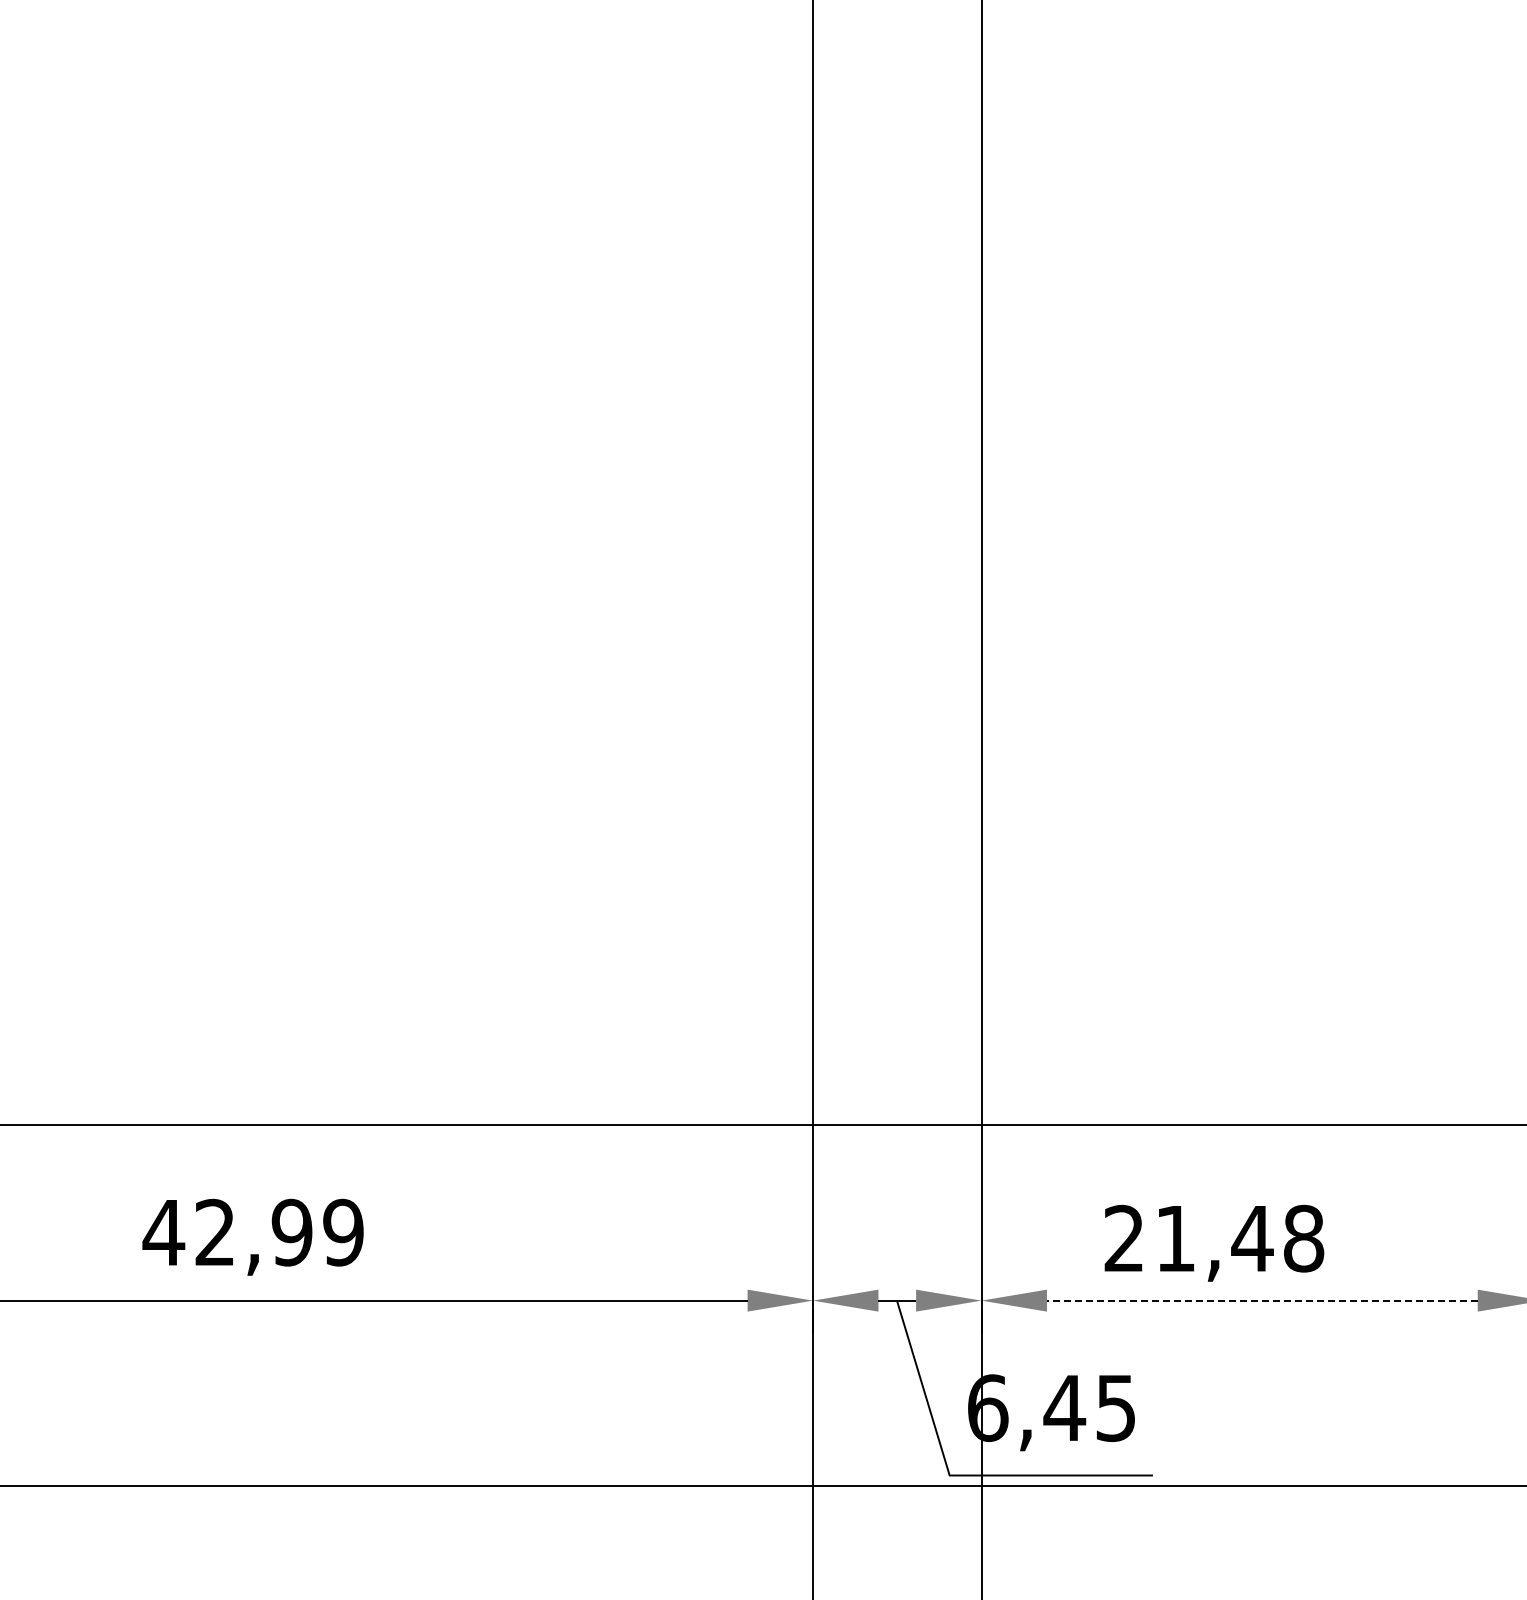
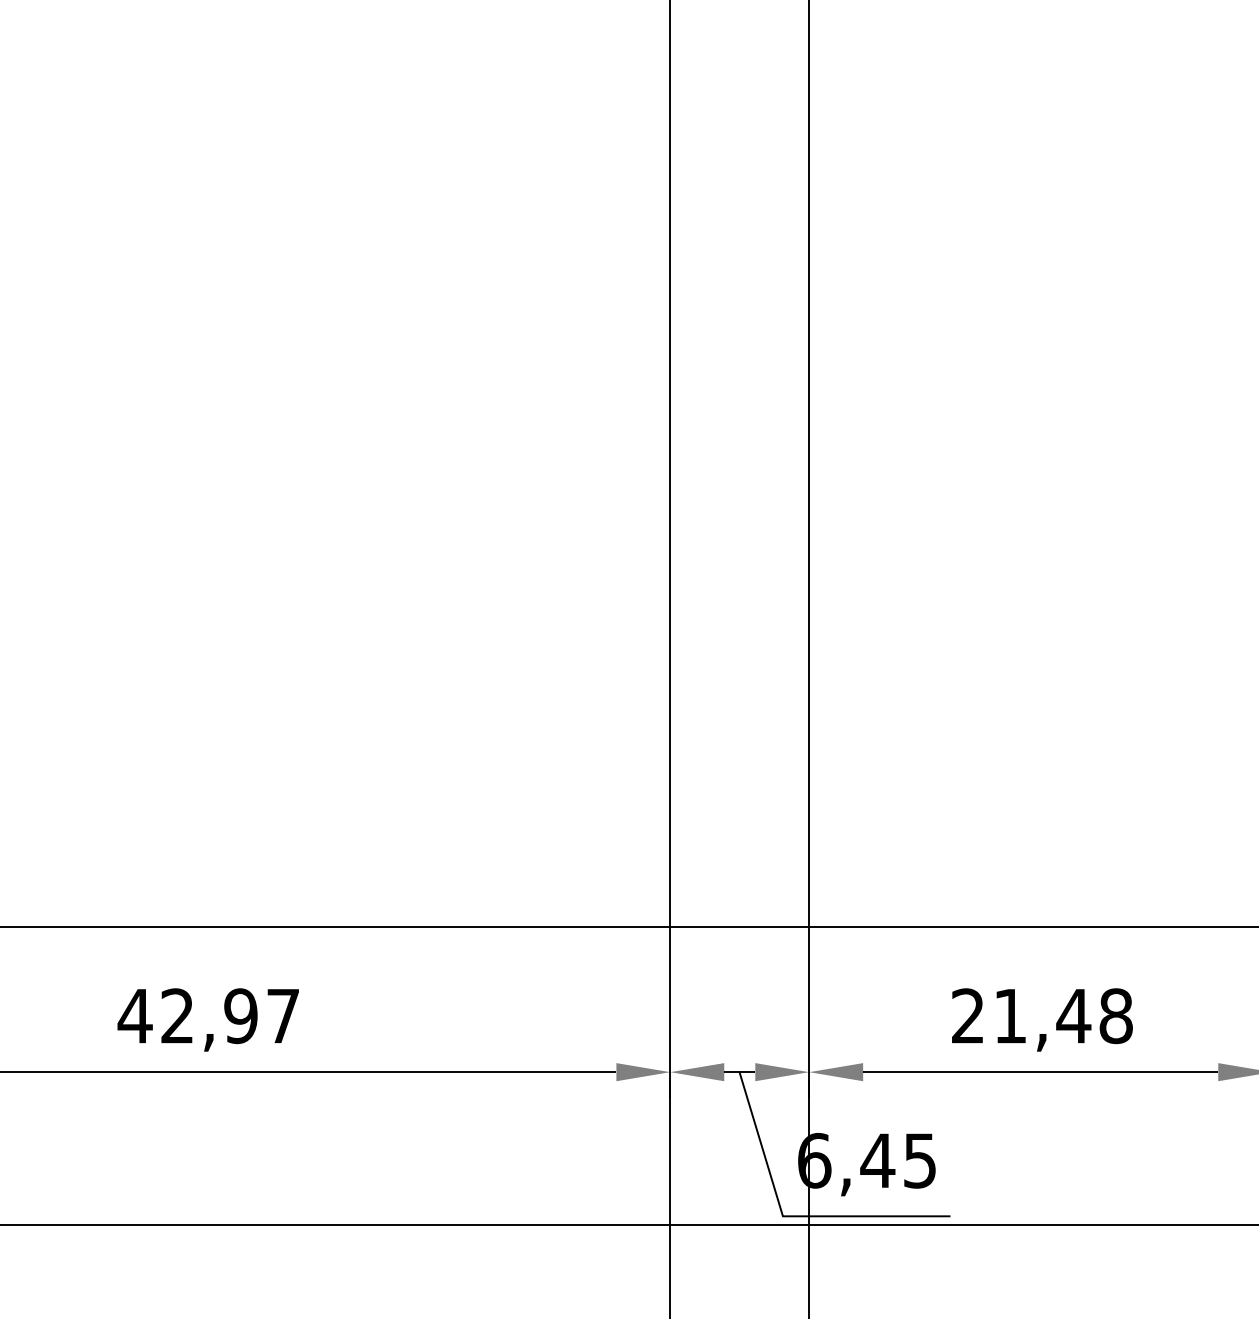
text: (343, 1232) -> (283, 1016), 42,99 -> 42,97
text: (1214, 1242) -> (1042, 1019), moved
line: (1261, 1300) -> (1040, 1072), dashed -> solid

